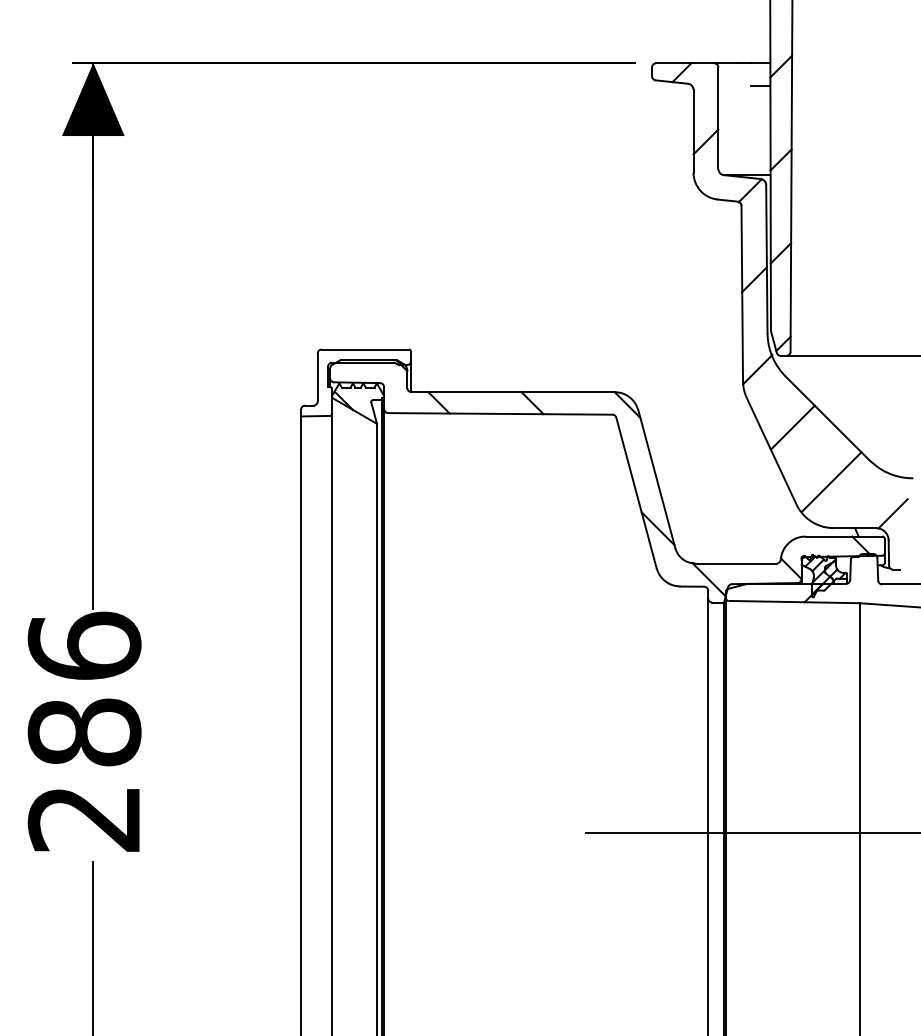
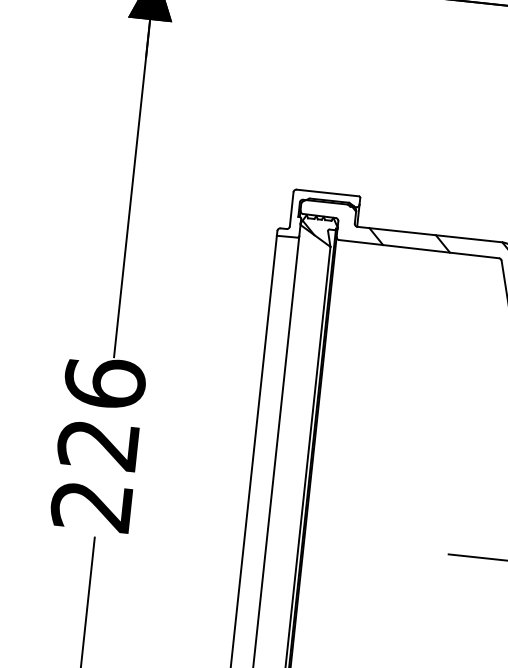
text: (84, 732) -> (98, 444), 286 -> 226

